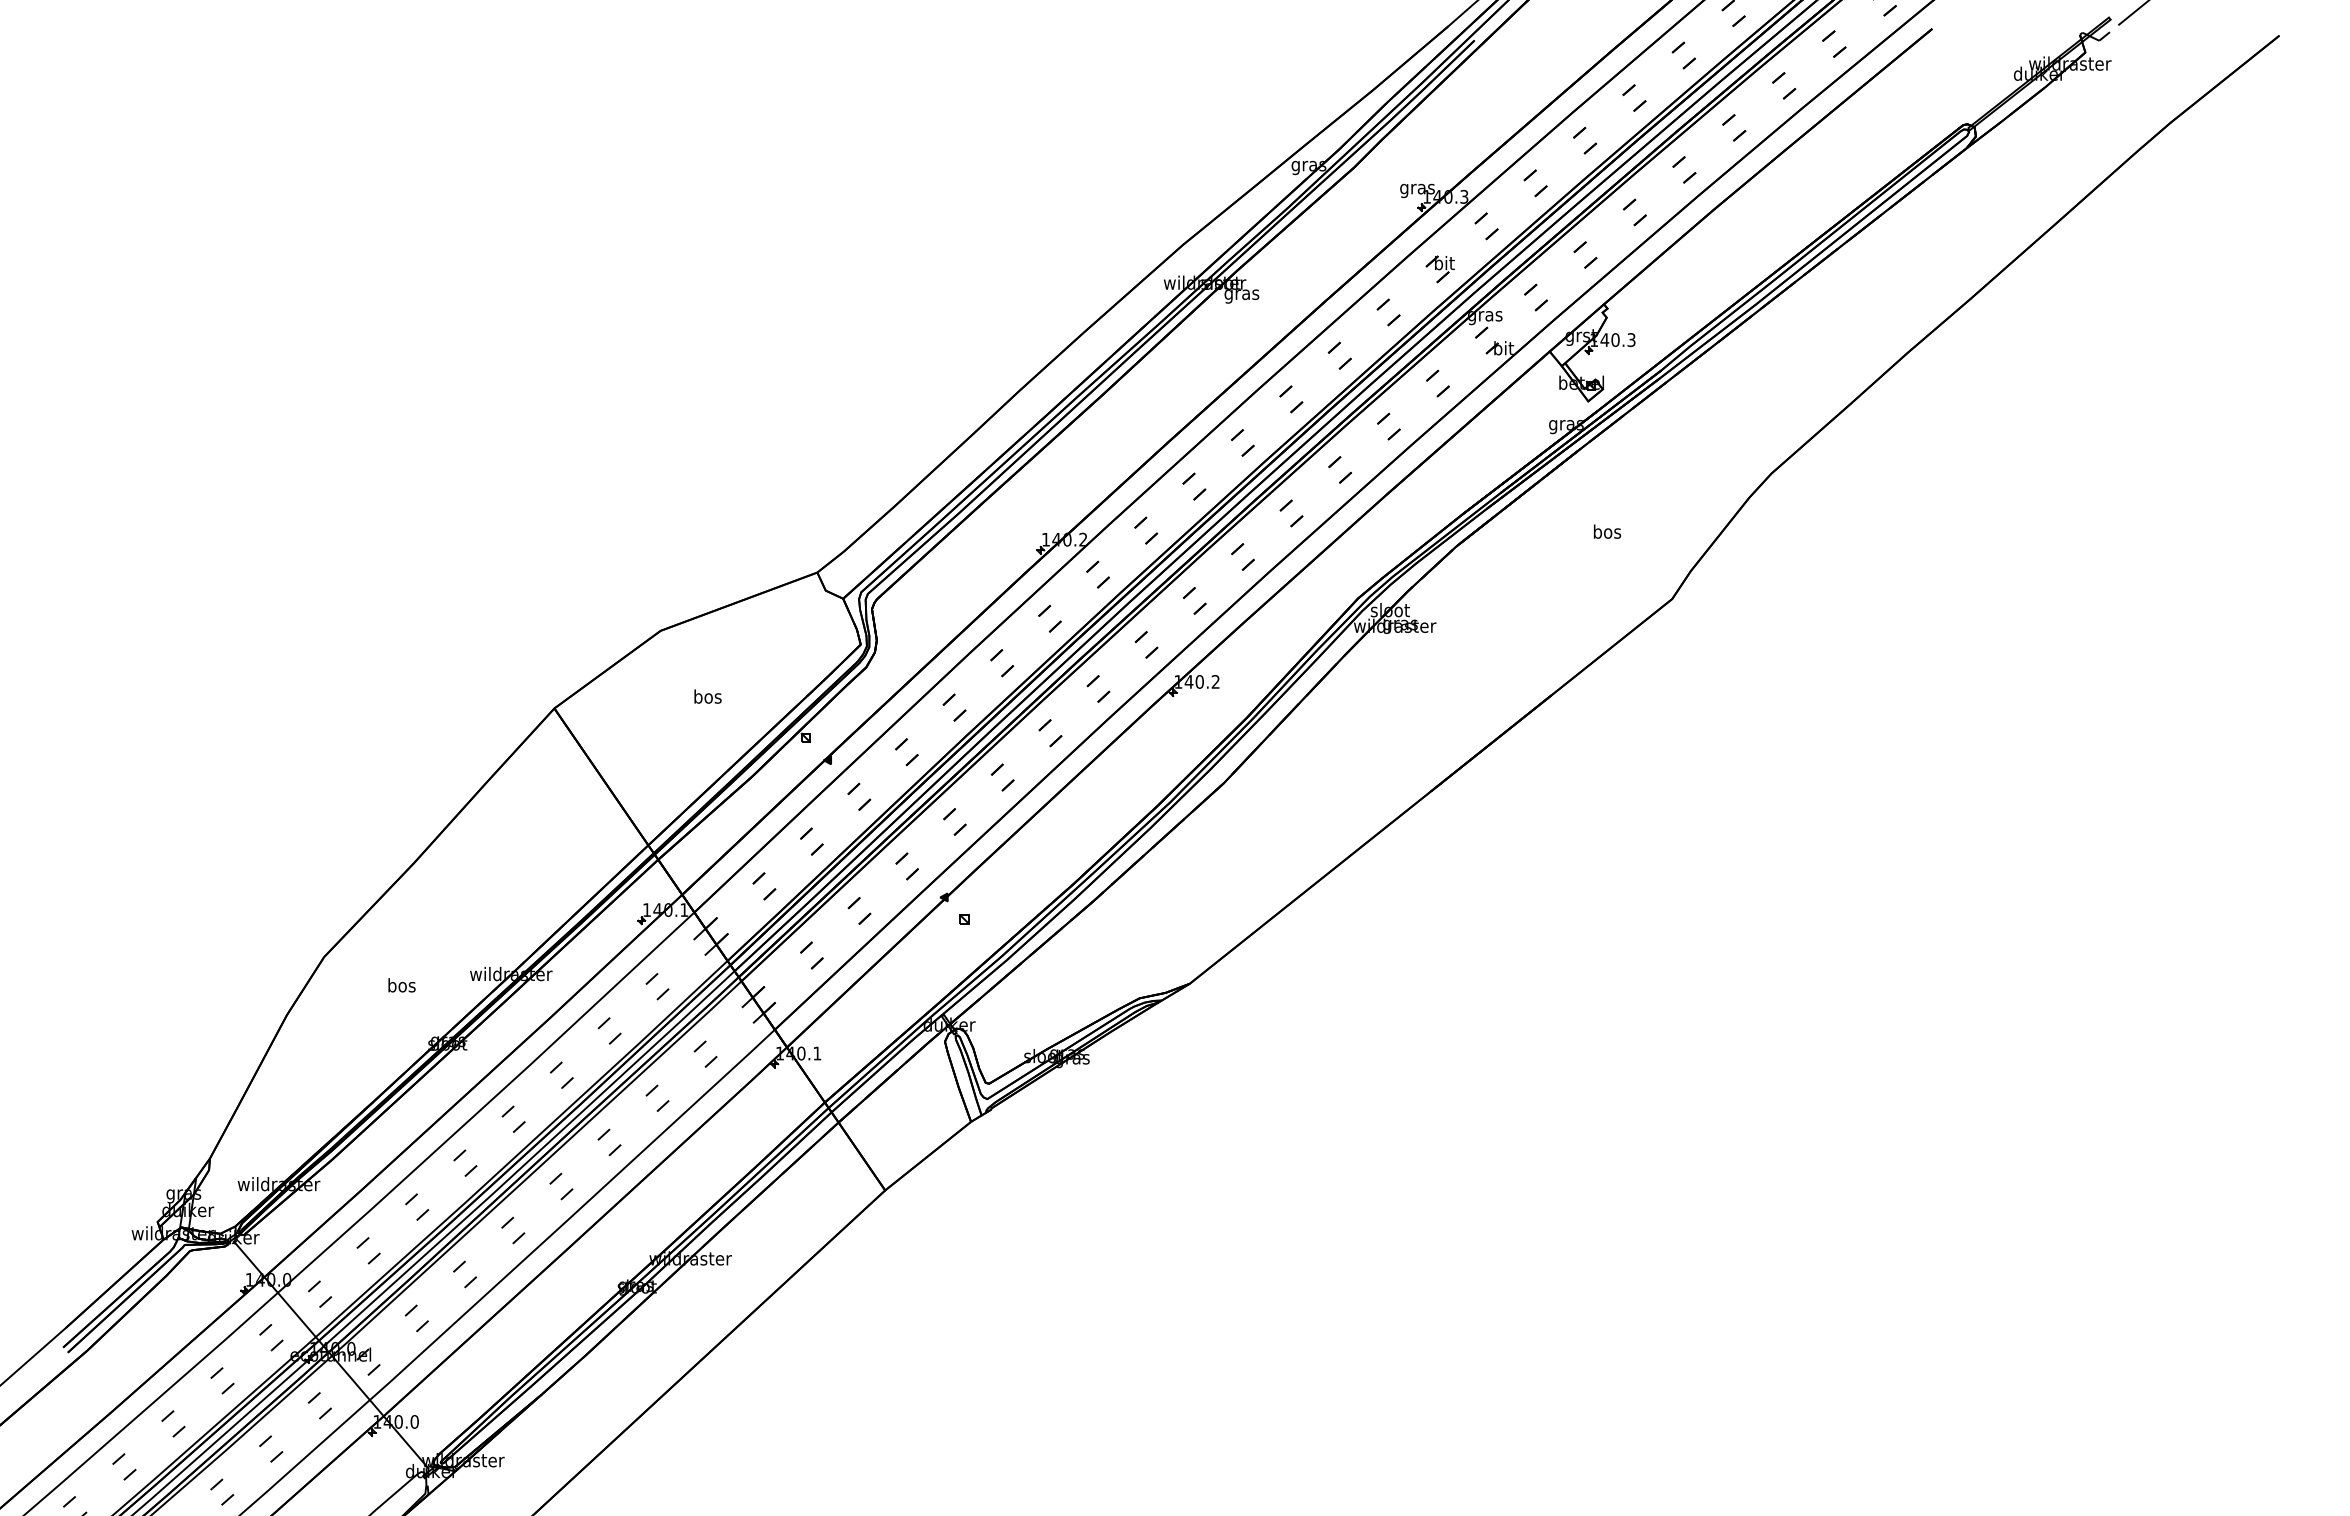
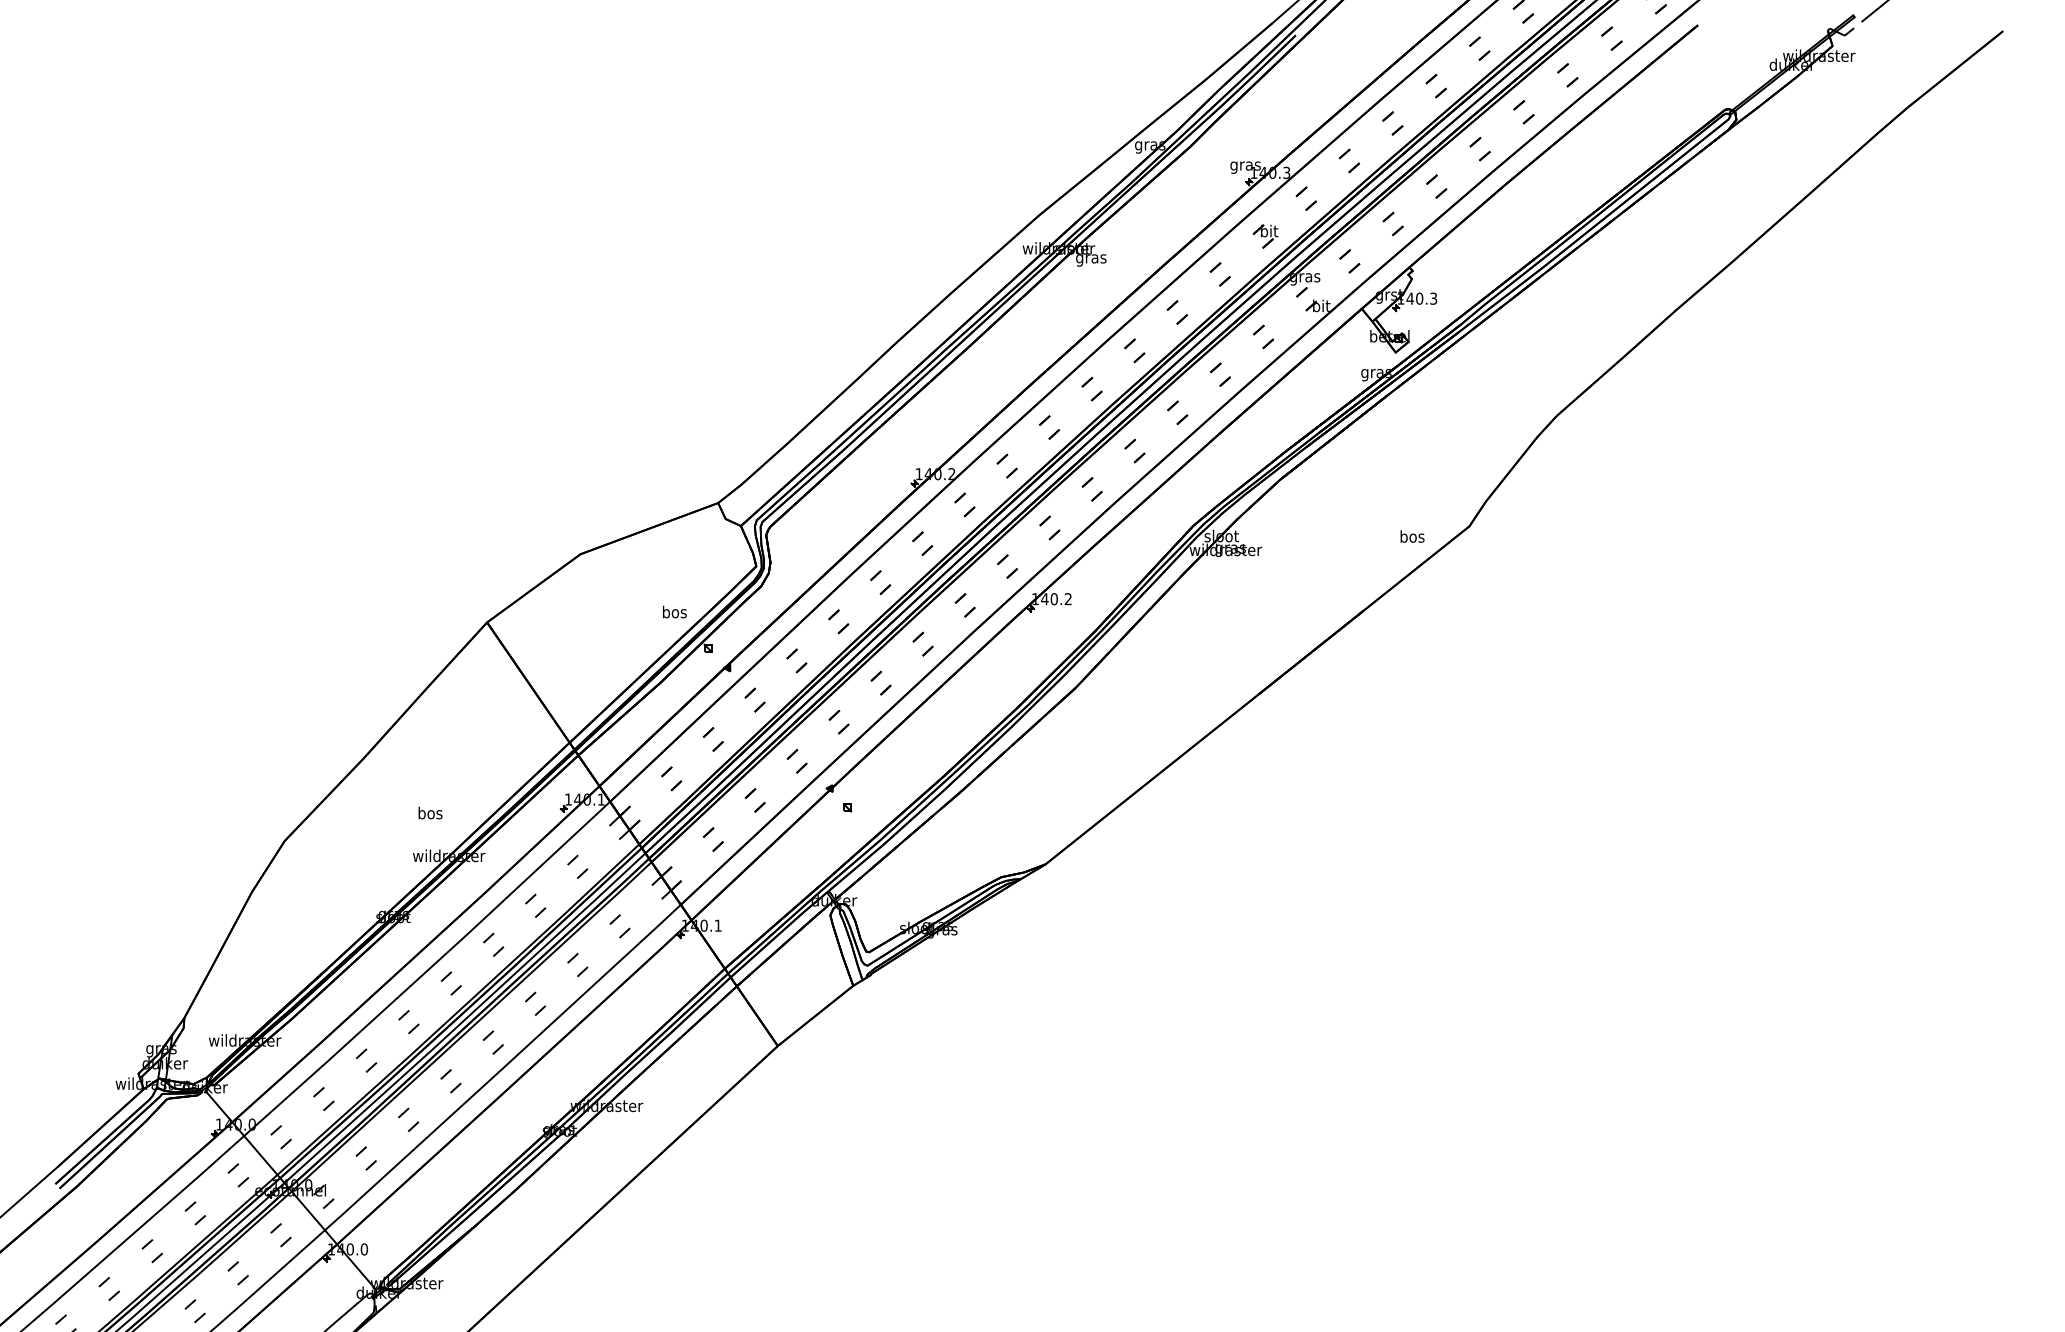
text: (1607, 531) -> (1412, 536), moved
text: (707, 696) -> (674, 611), moved
text: (401, 985) -> (430, 813), moved

